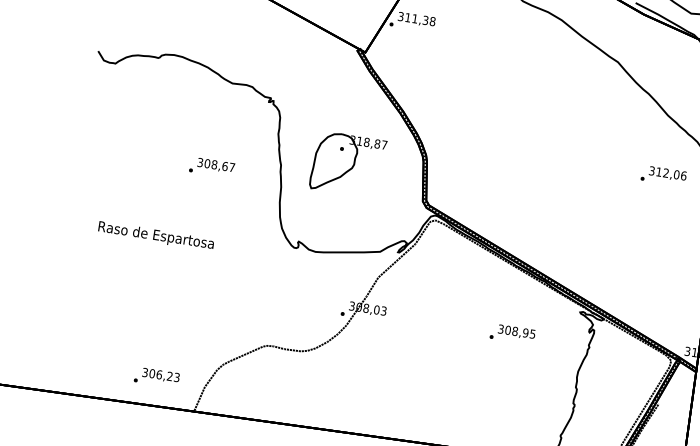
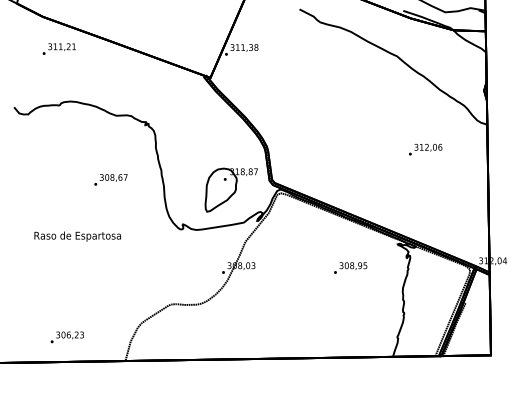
part: (346, 163) -> (230, 189), moved
text: (663, 175) -> (425, 149), moved
text: (155, 377) -> (66, 337), moved

